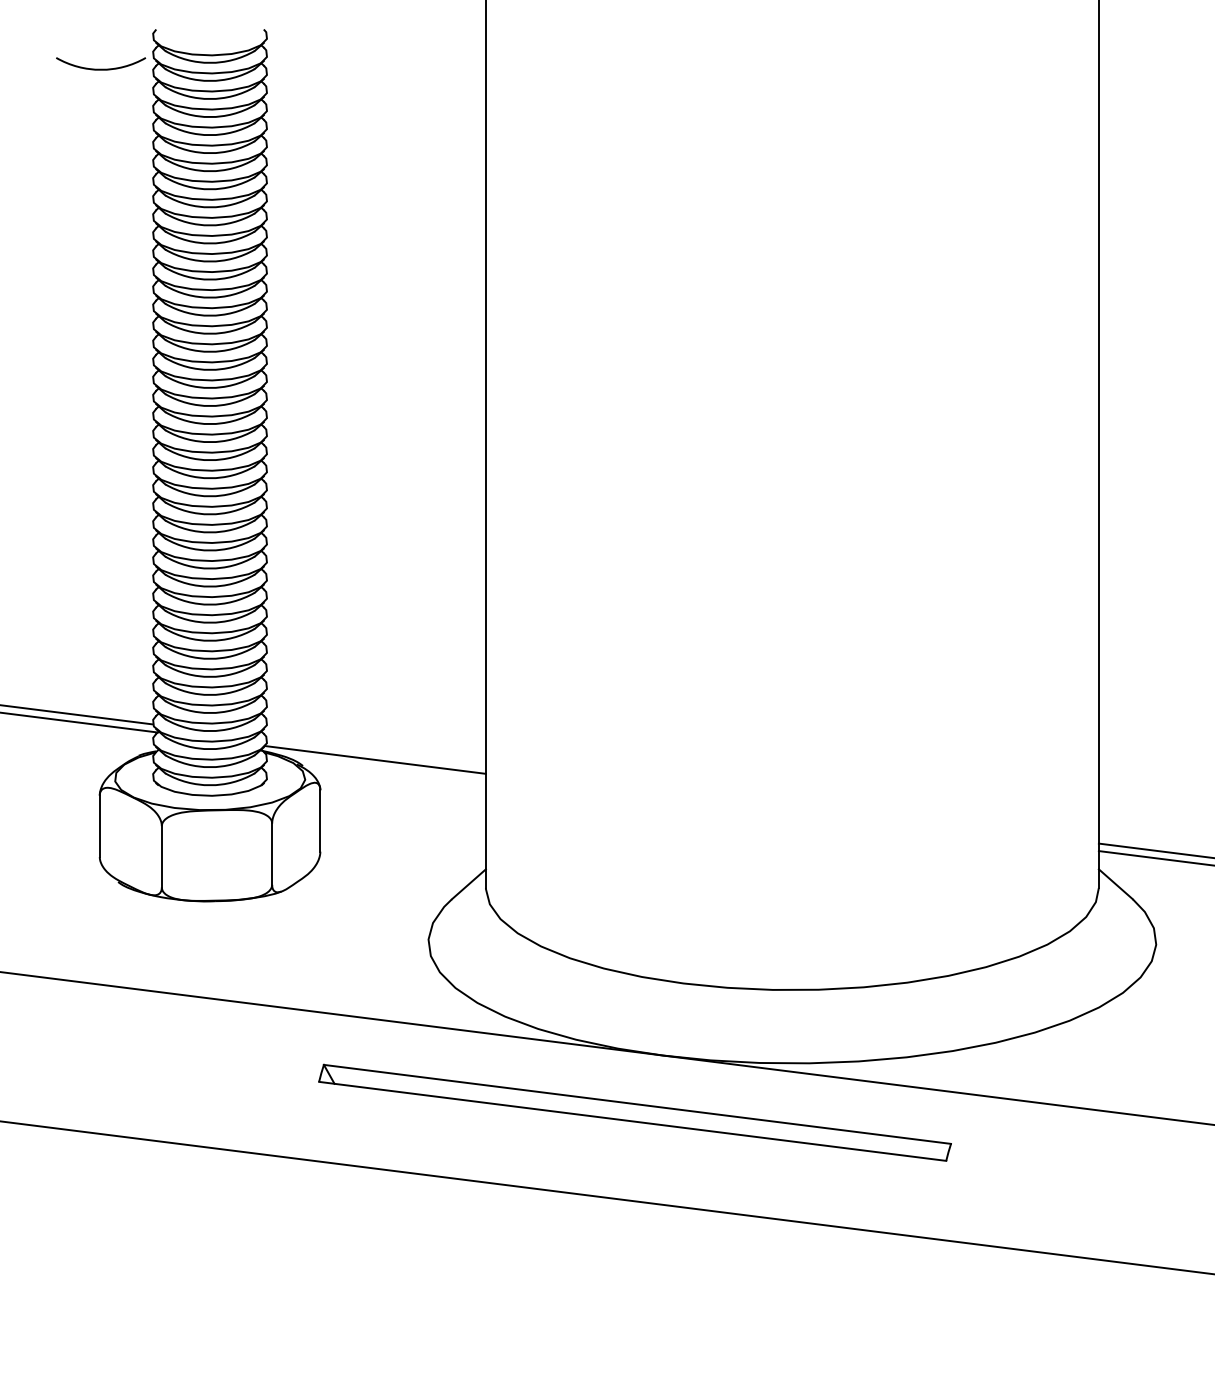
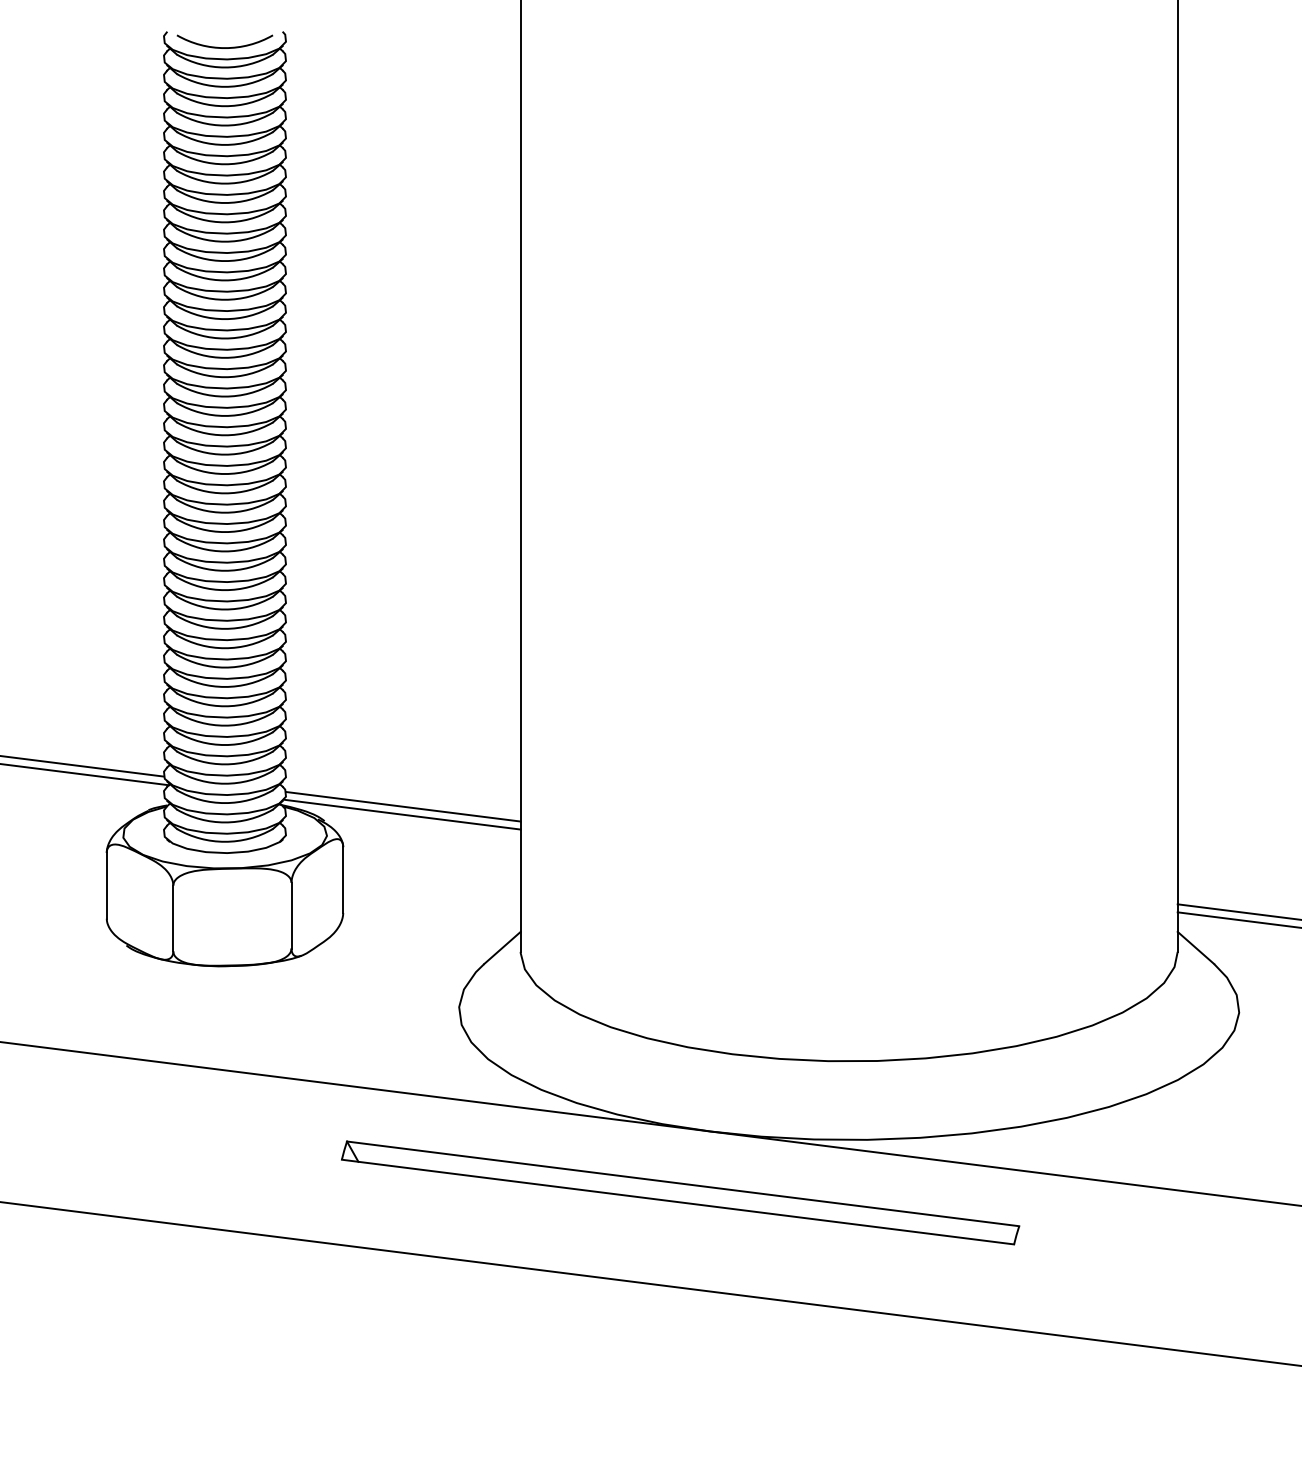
arc: (101, 68) -> (225, 46), moved
line: (376, 752) -> (403, 806), added

